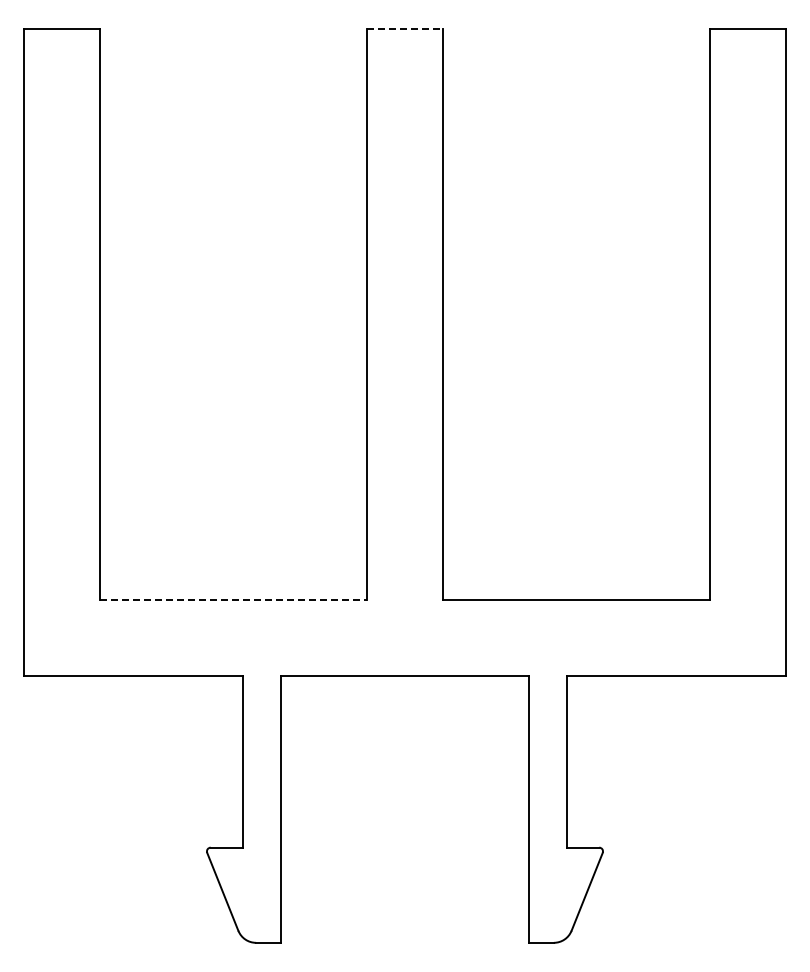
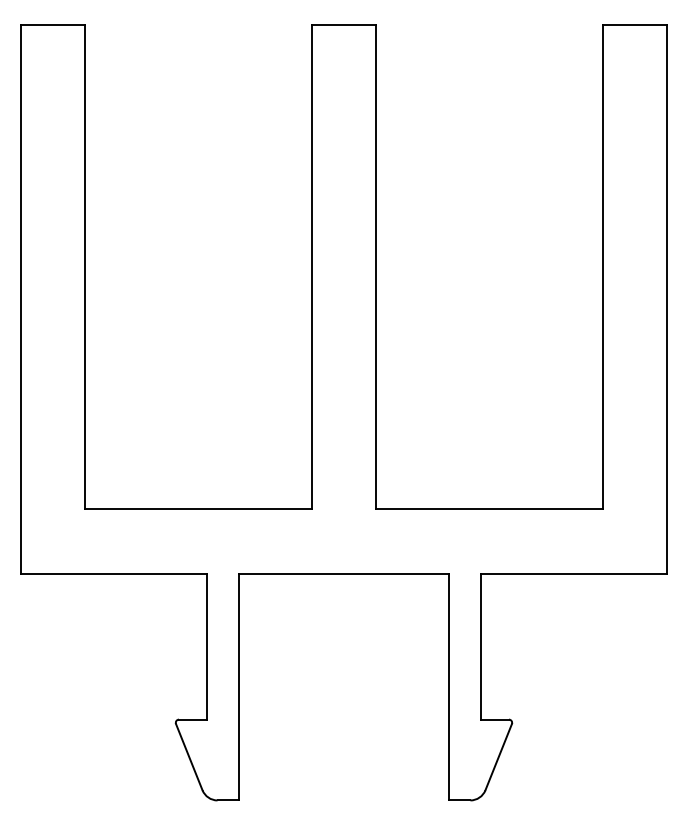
line: (405, 29) -> (344, 24), dashed -> solid
line: (234, 600) -> (199, 509), dashed -> solid

